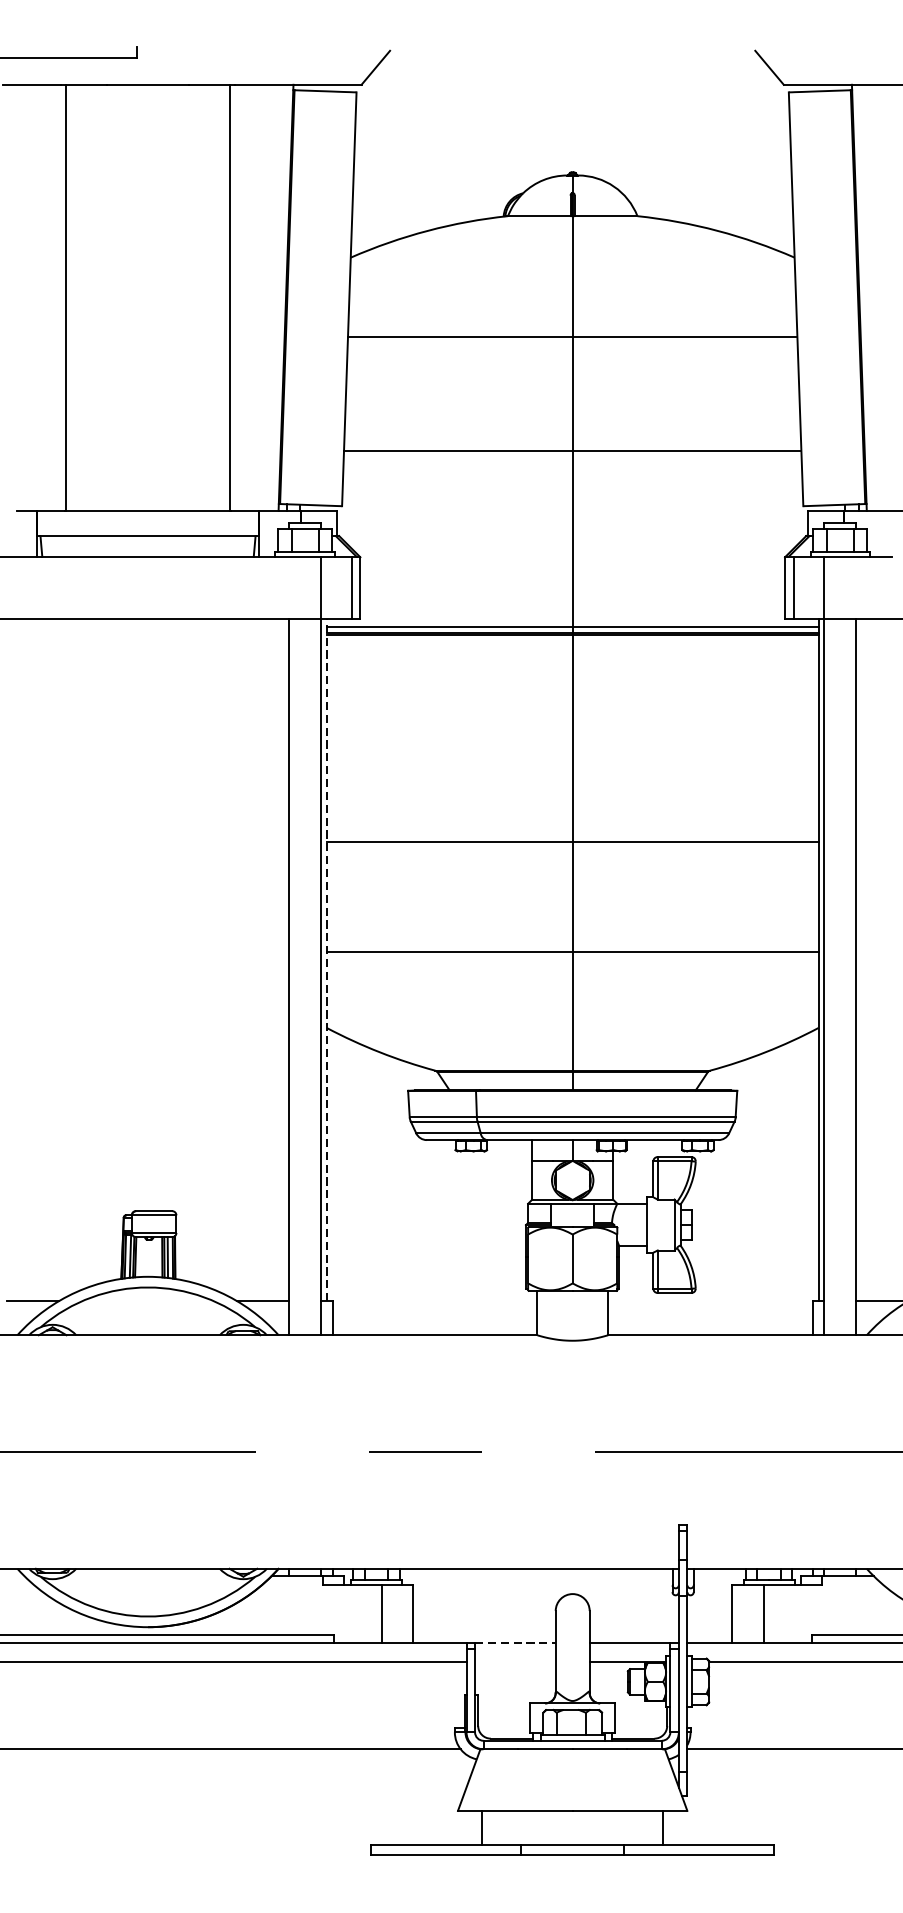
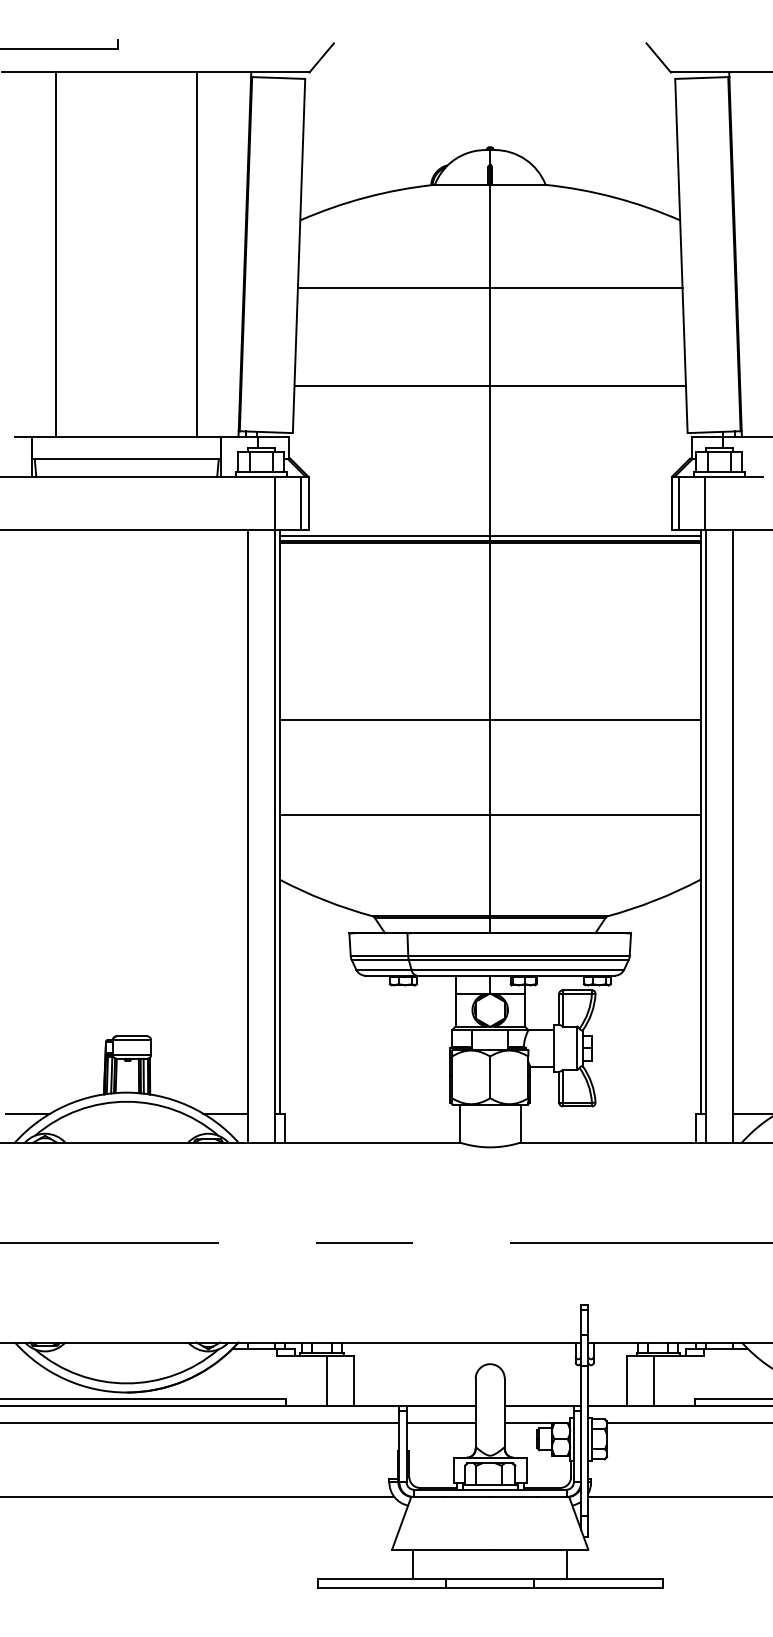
line: (326, 960) -> (279, 821), dashed -> solid
line: (515, 1643) -> (441, 1406), dashed -> solid
line: (514, 1662) -> (440, 1422), added

